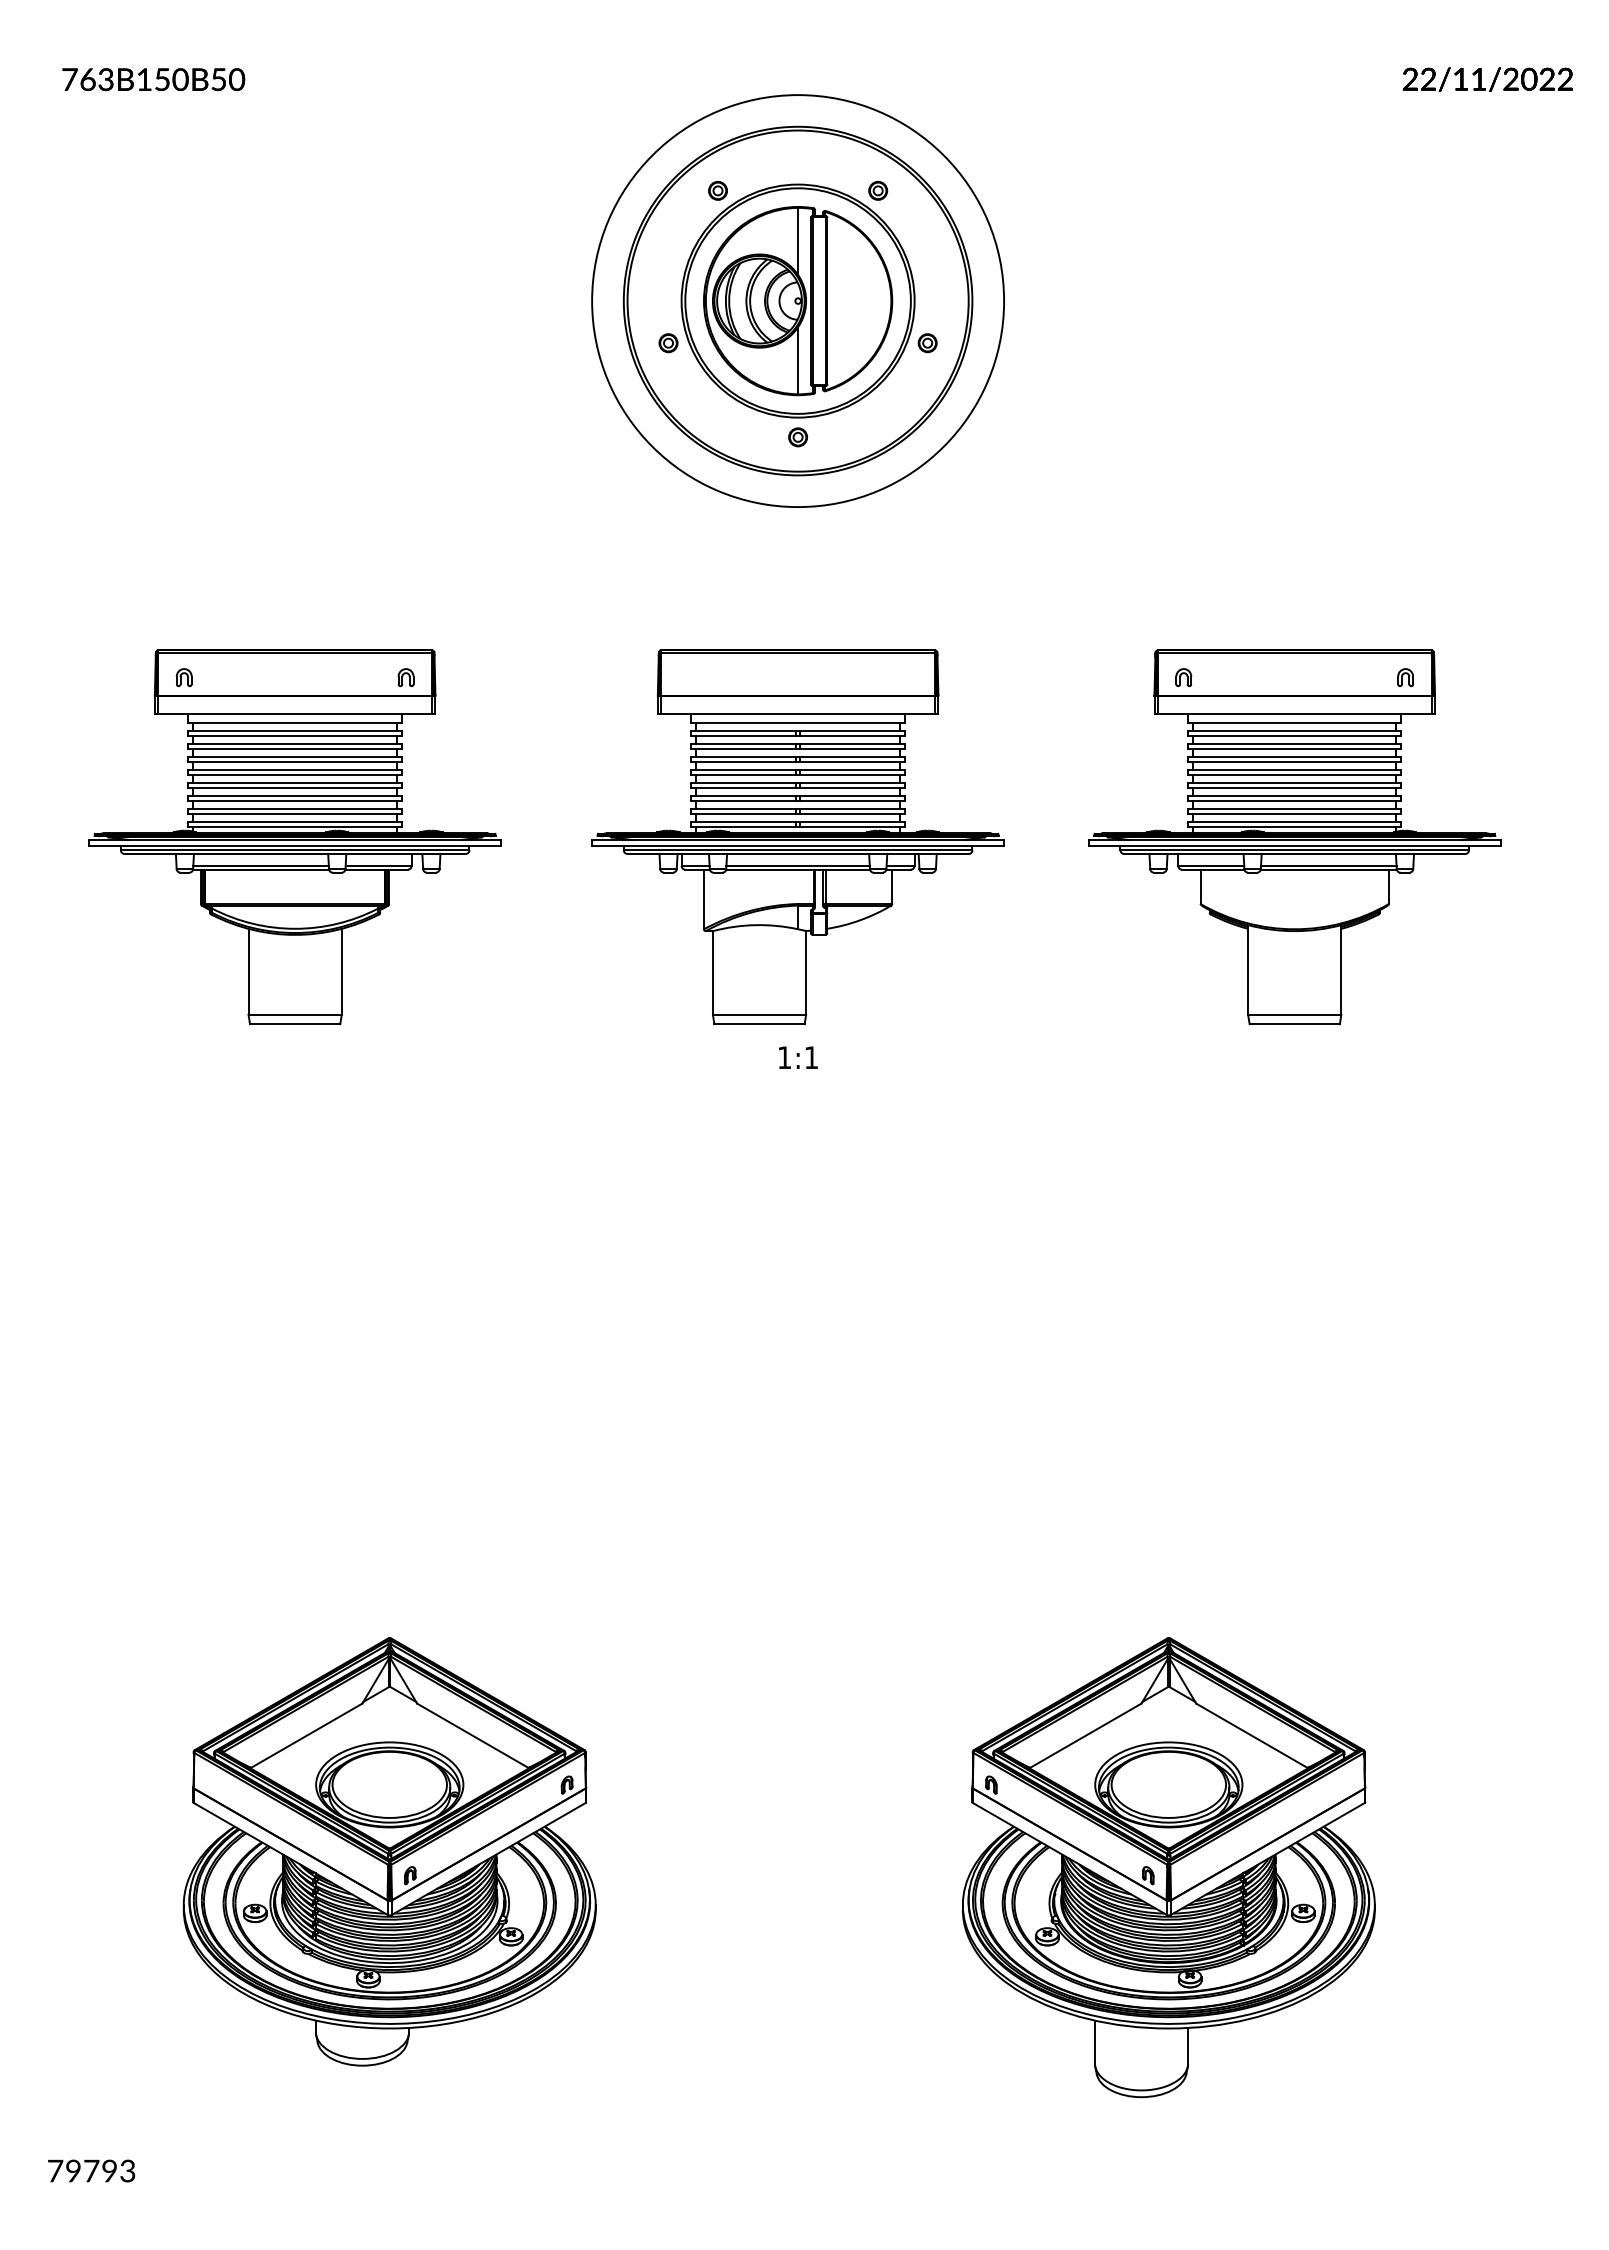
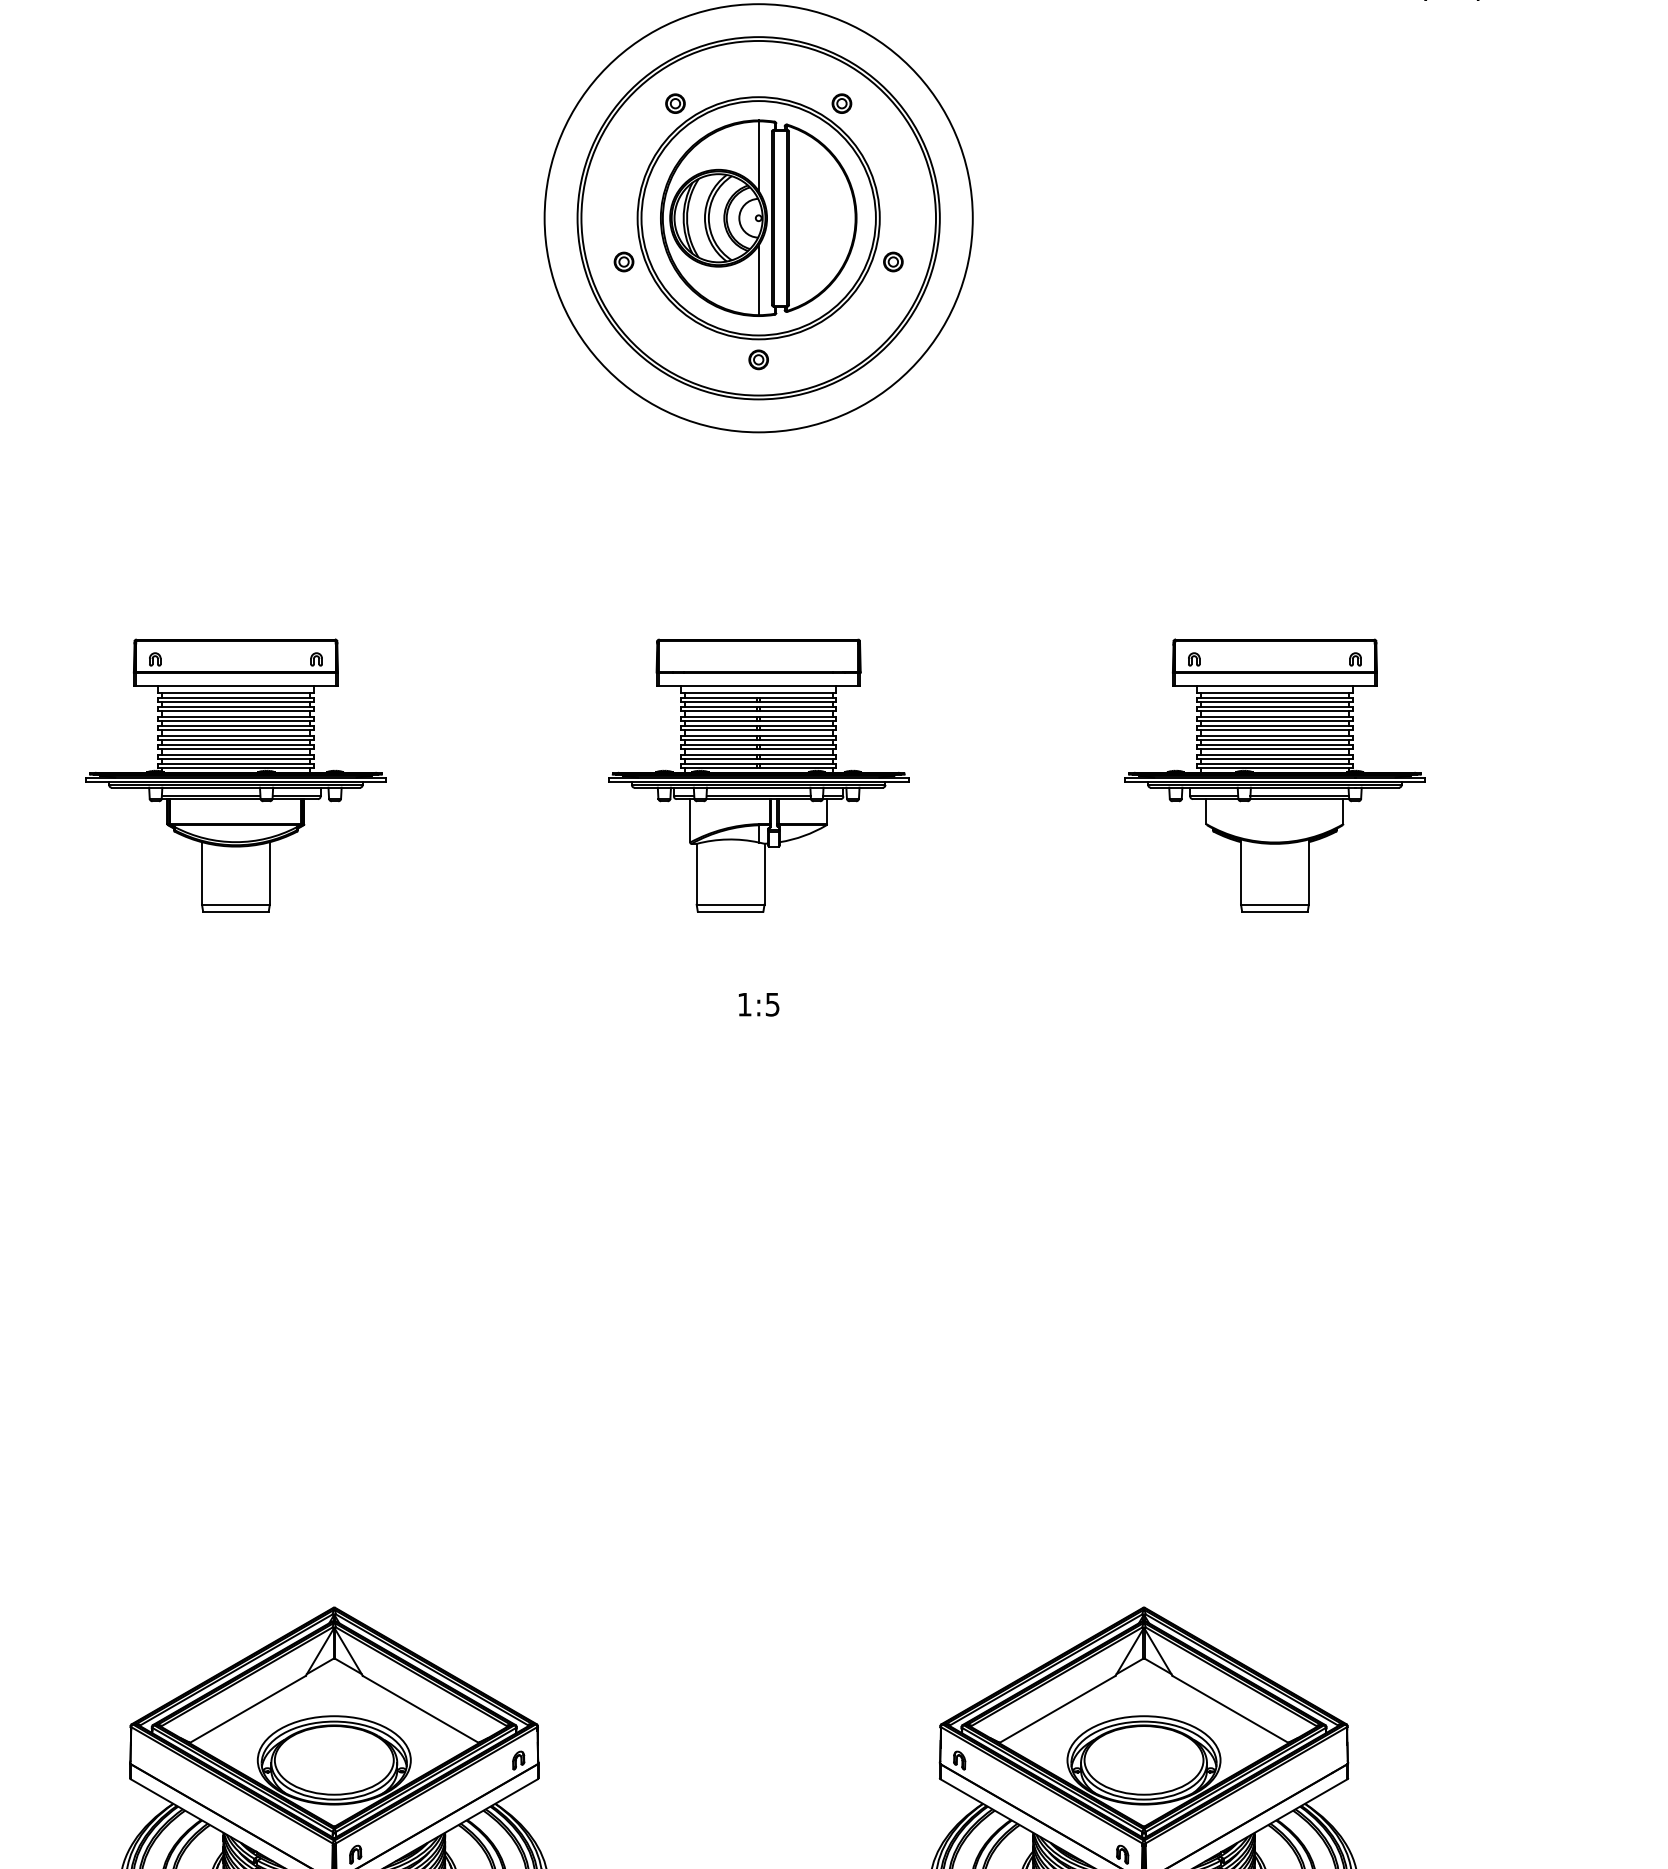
part: (294, 837) -> (235, 775), size x0.7
part: (797, 837) -> (758, 775), size x0.7
part: (1294, 837) -> (1274, 775), size x0.7
text: (811, 1057) -> (772, 1004), 1:1 -> 1:5

